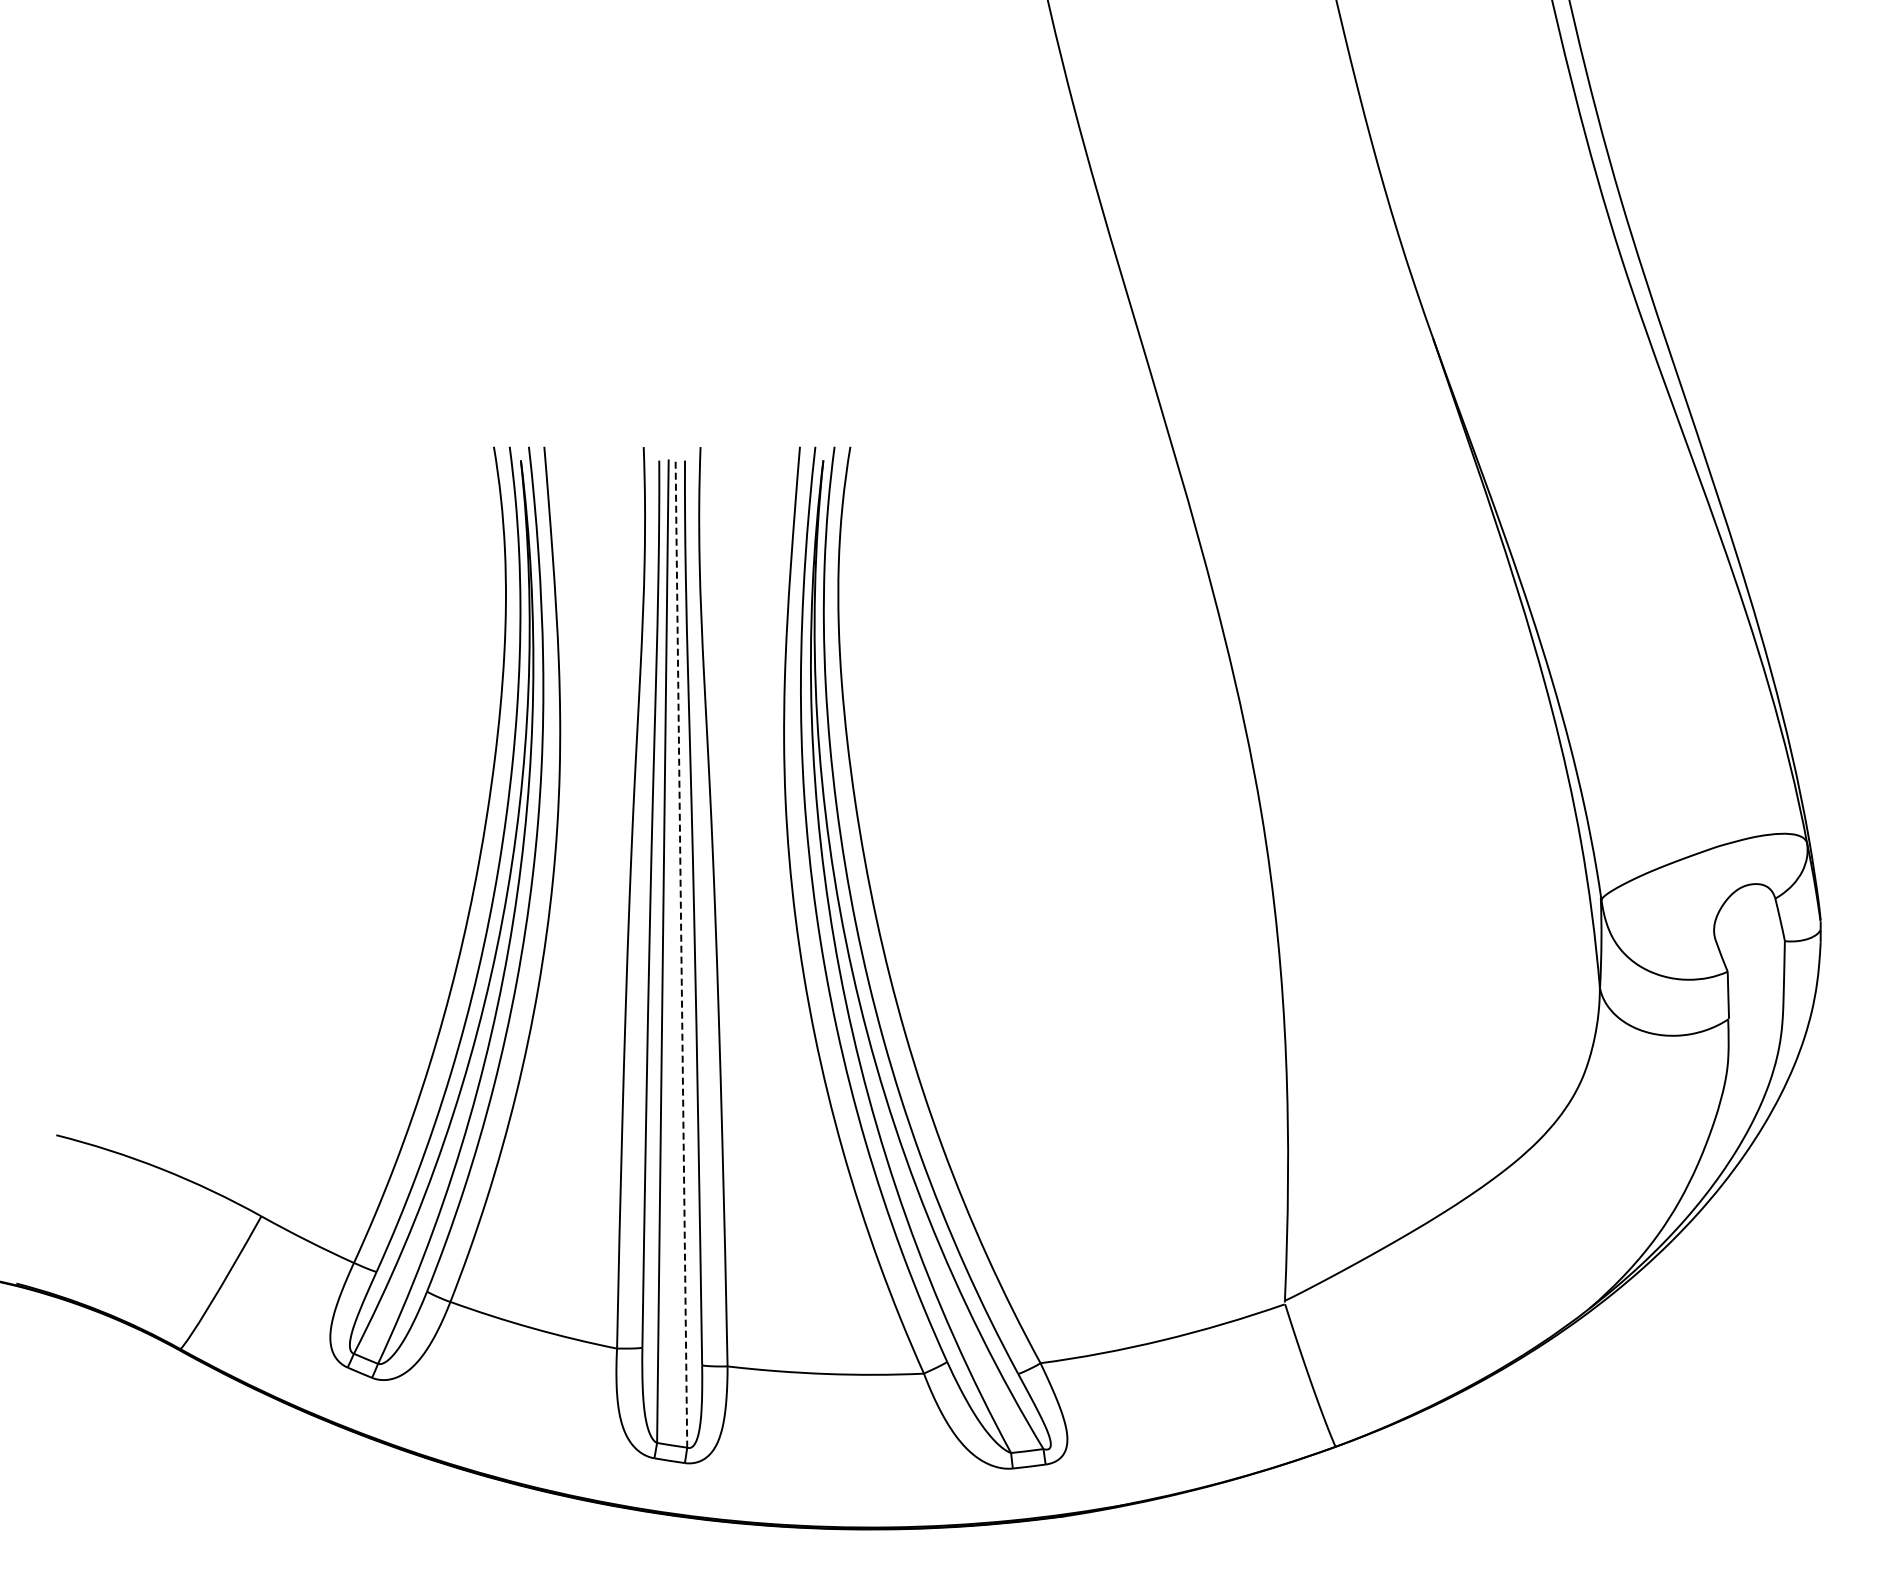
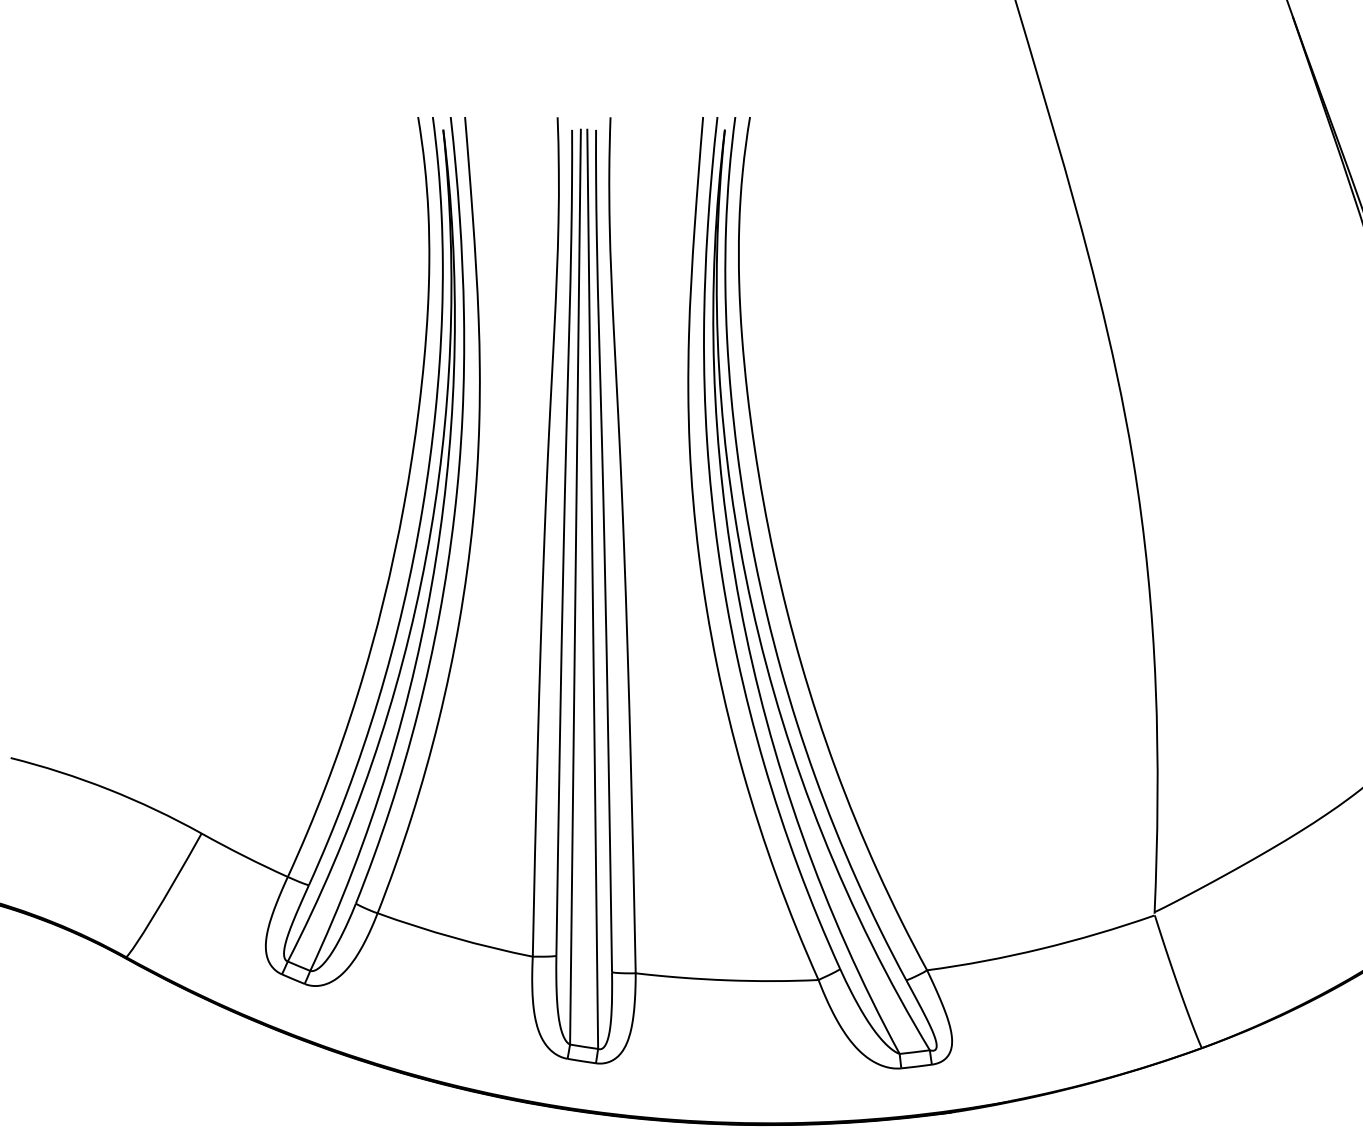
line: (681, 954) -> (592, 589), dashed -> solid

